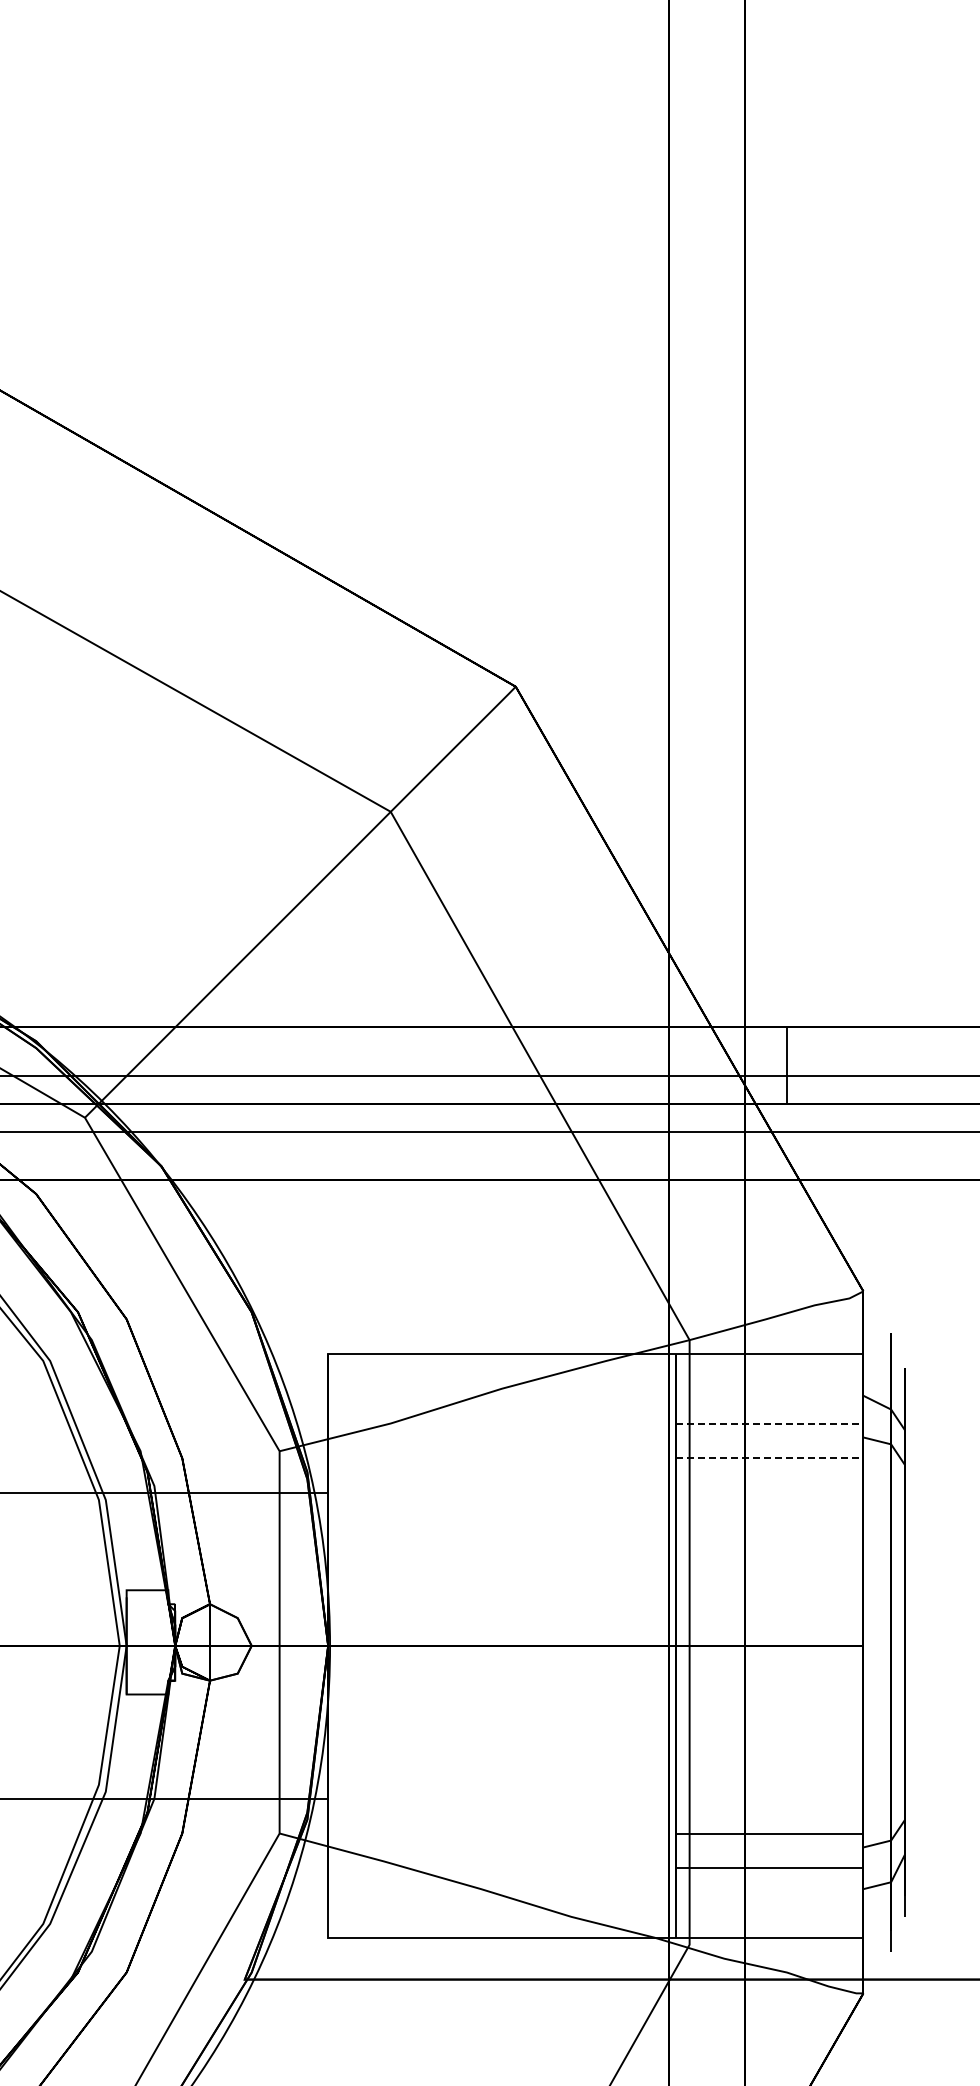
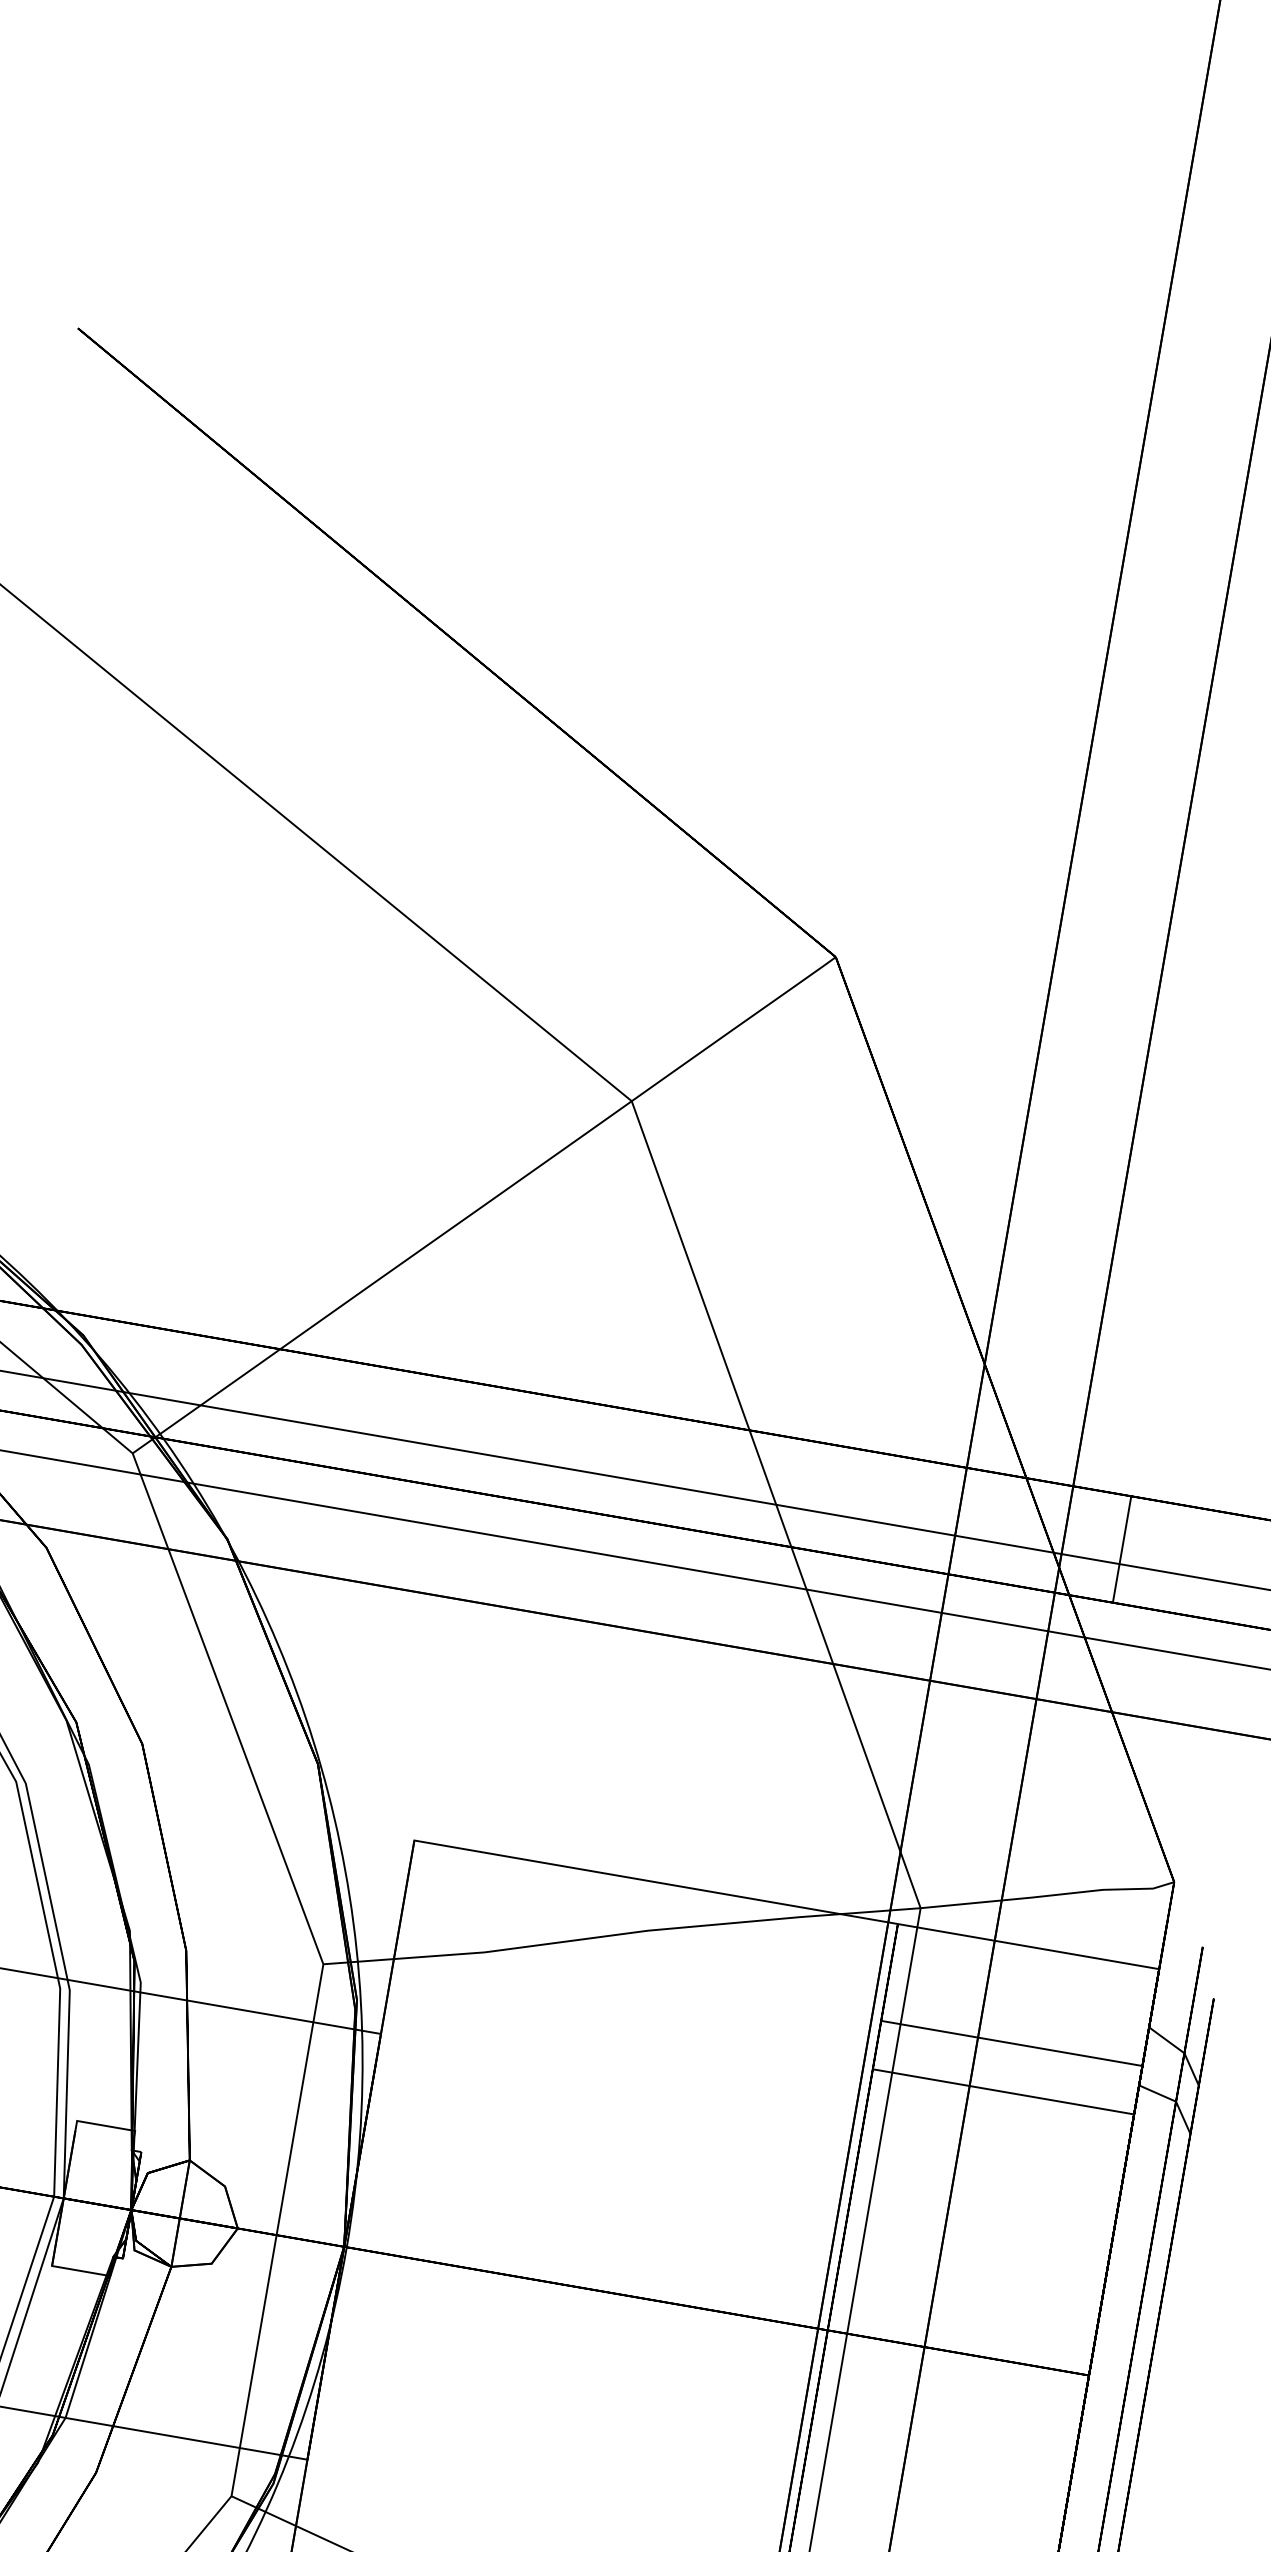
line: (769, 1423) -> (1011, 2043), dashed -> solid
line: (769, 1458) -> (1003, 2092), dashed -> solid

